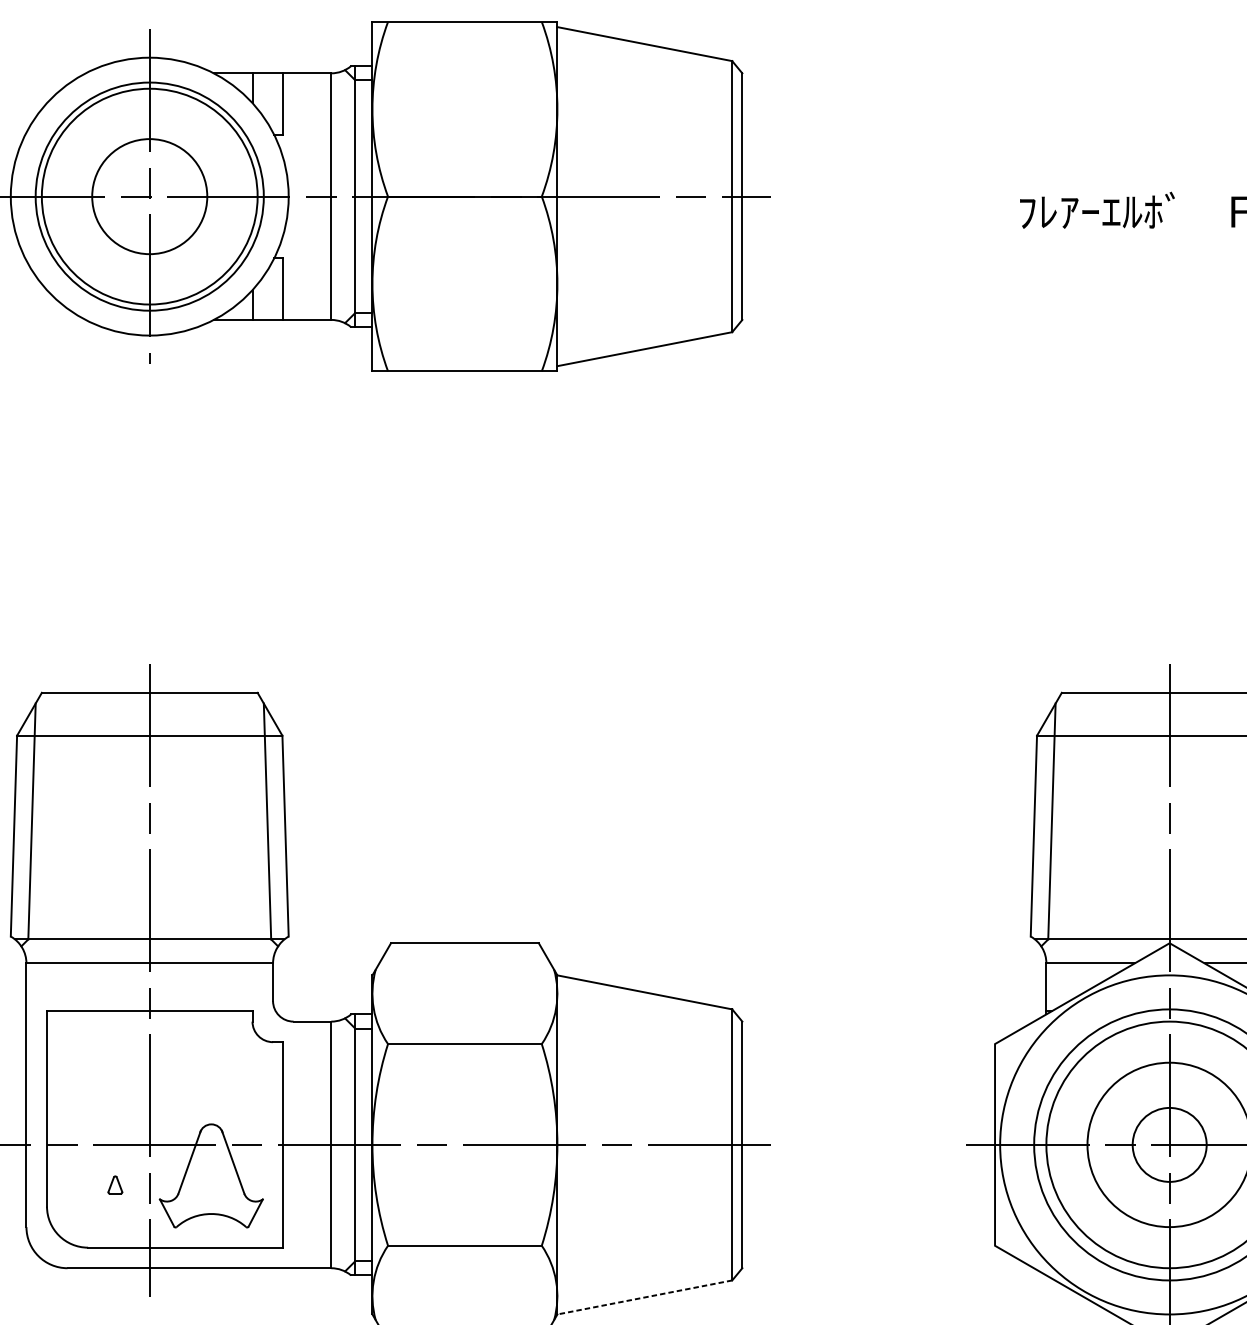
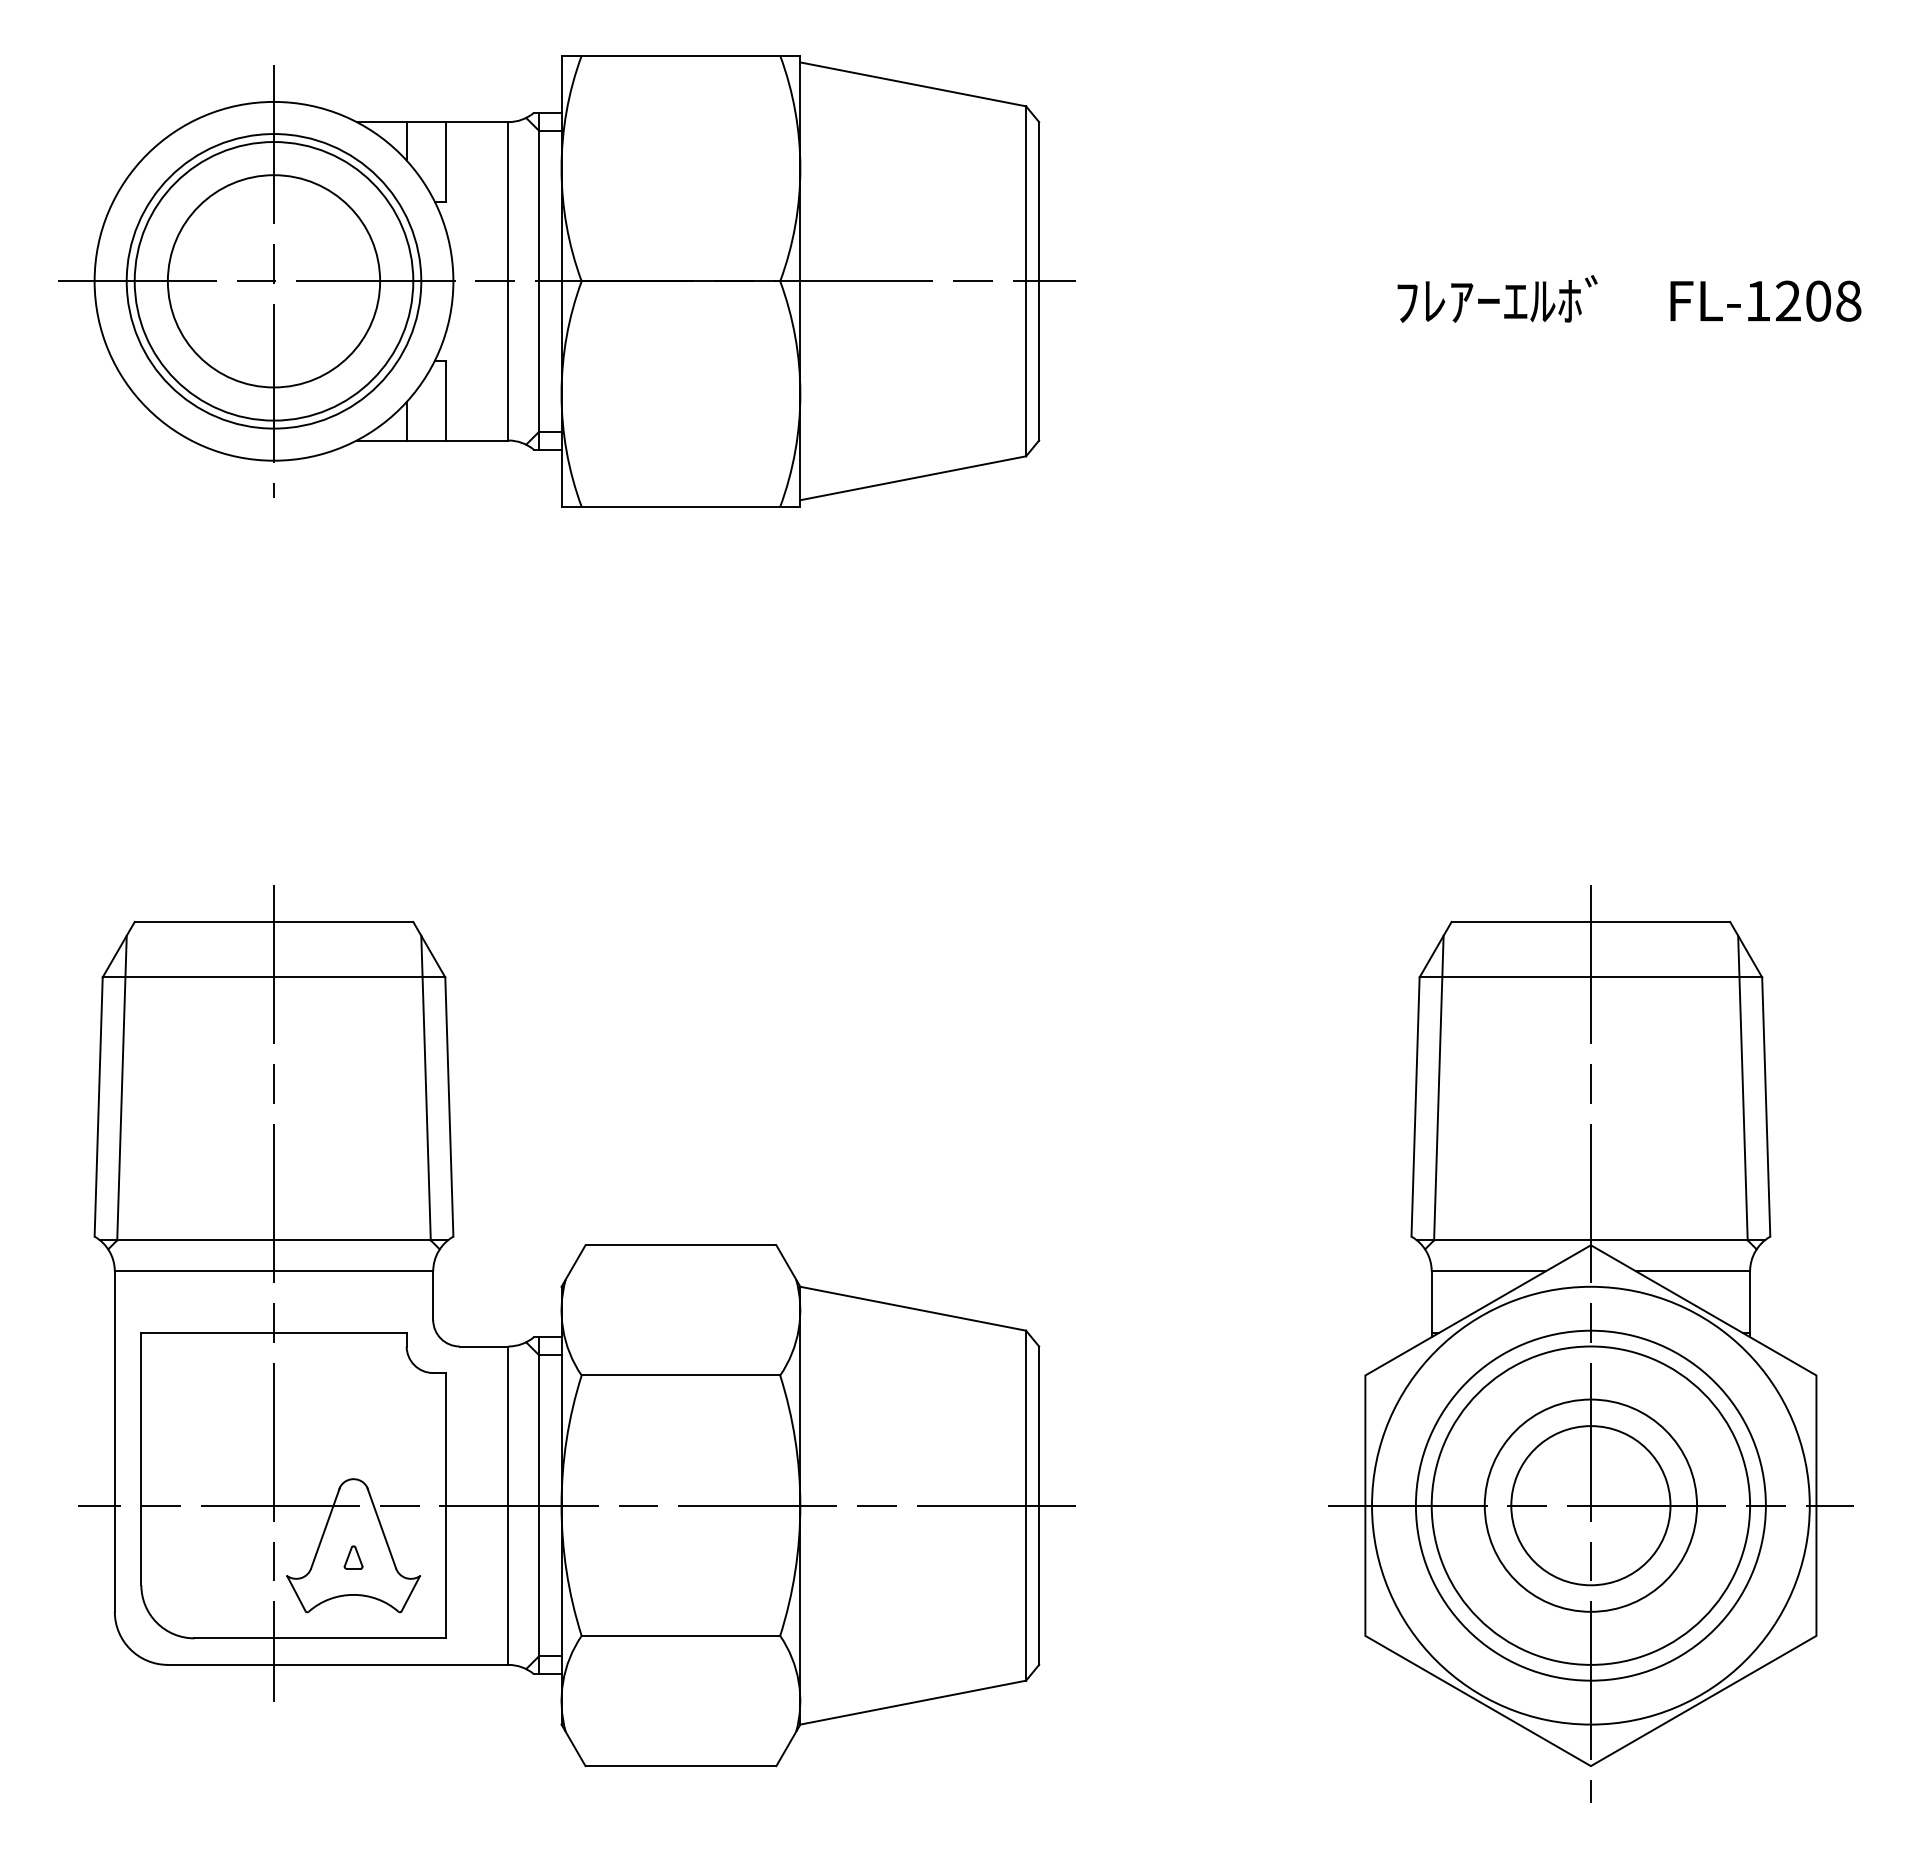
circle: (149, 196) -> (273, 281), size x1.43
circle: (1169, 1144) -> (1590, 1505), size x1.67
part: (115, 1185) -> (353, 1557), moved
line: (645, 1297) -> (913, 1702), dashed -> solid

